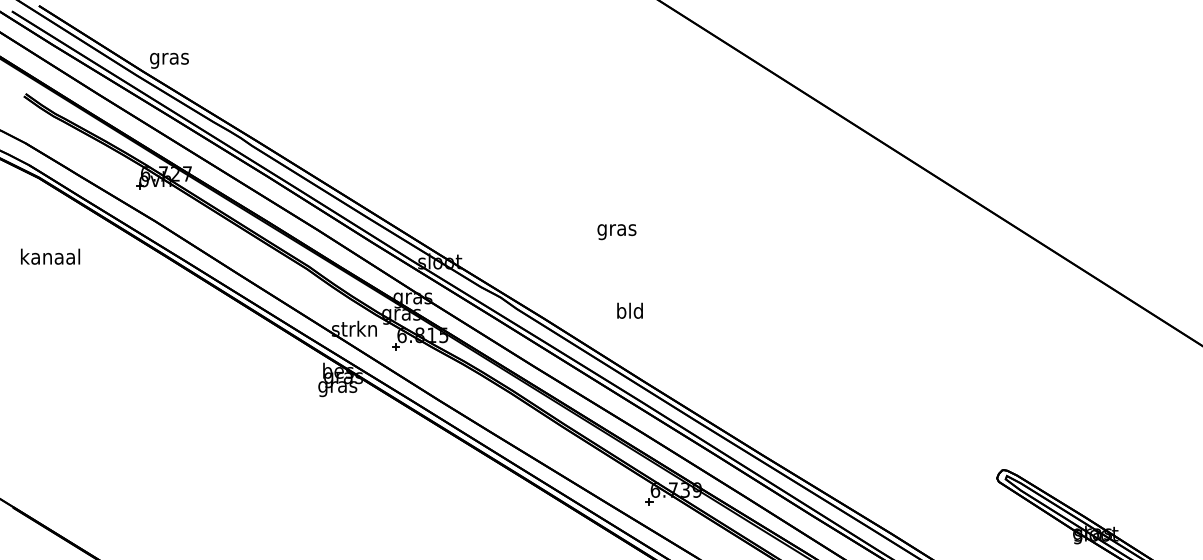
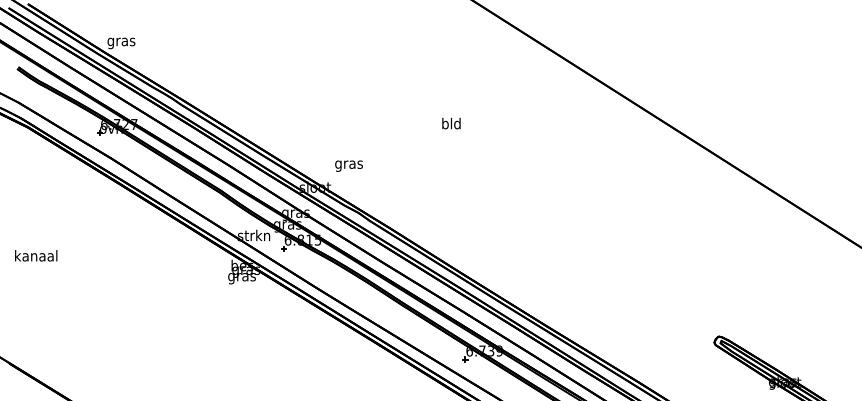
text: (616, 231) -> (348, 165), moved
text: (50, 256) -> (36, 255), moved
text: (630, 310) -> (451, 123), moved

